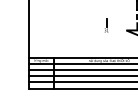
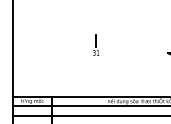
part: (106, 25) -> (96, 45), moved

